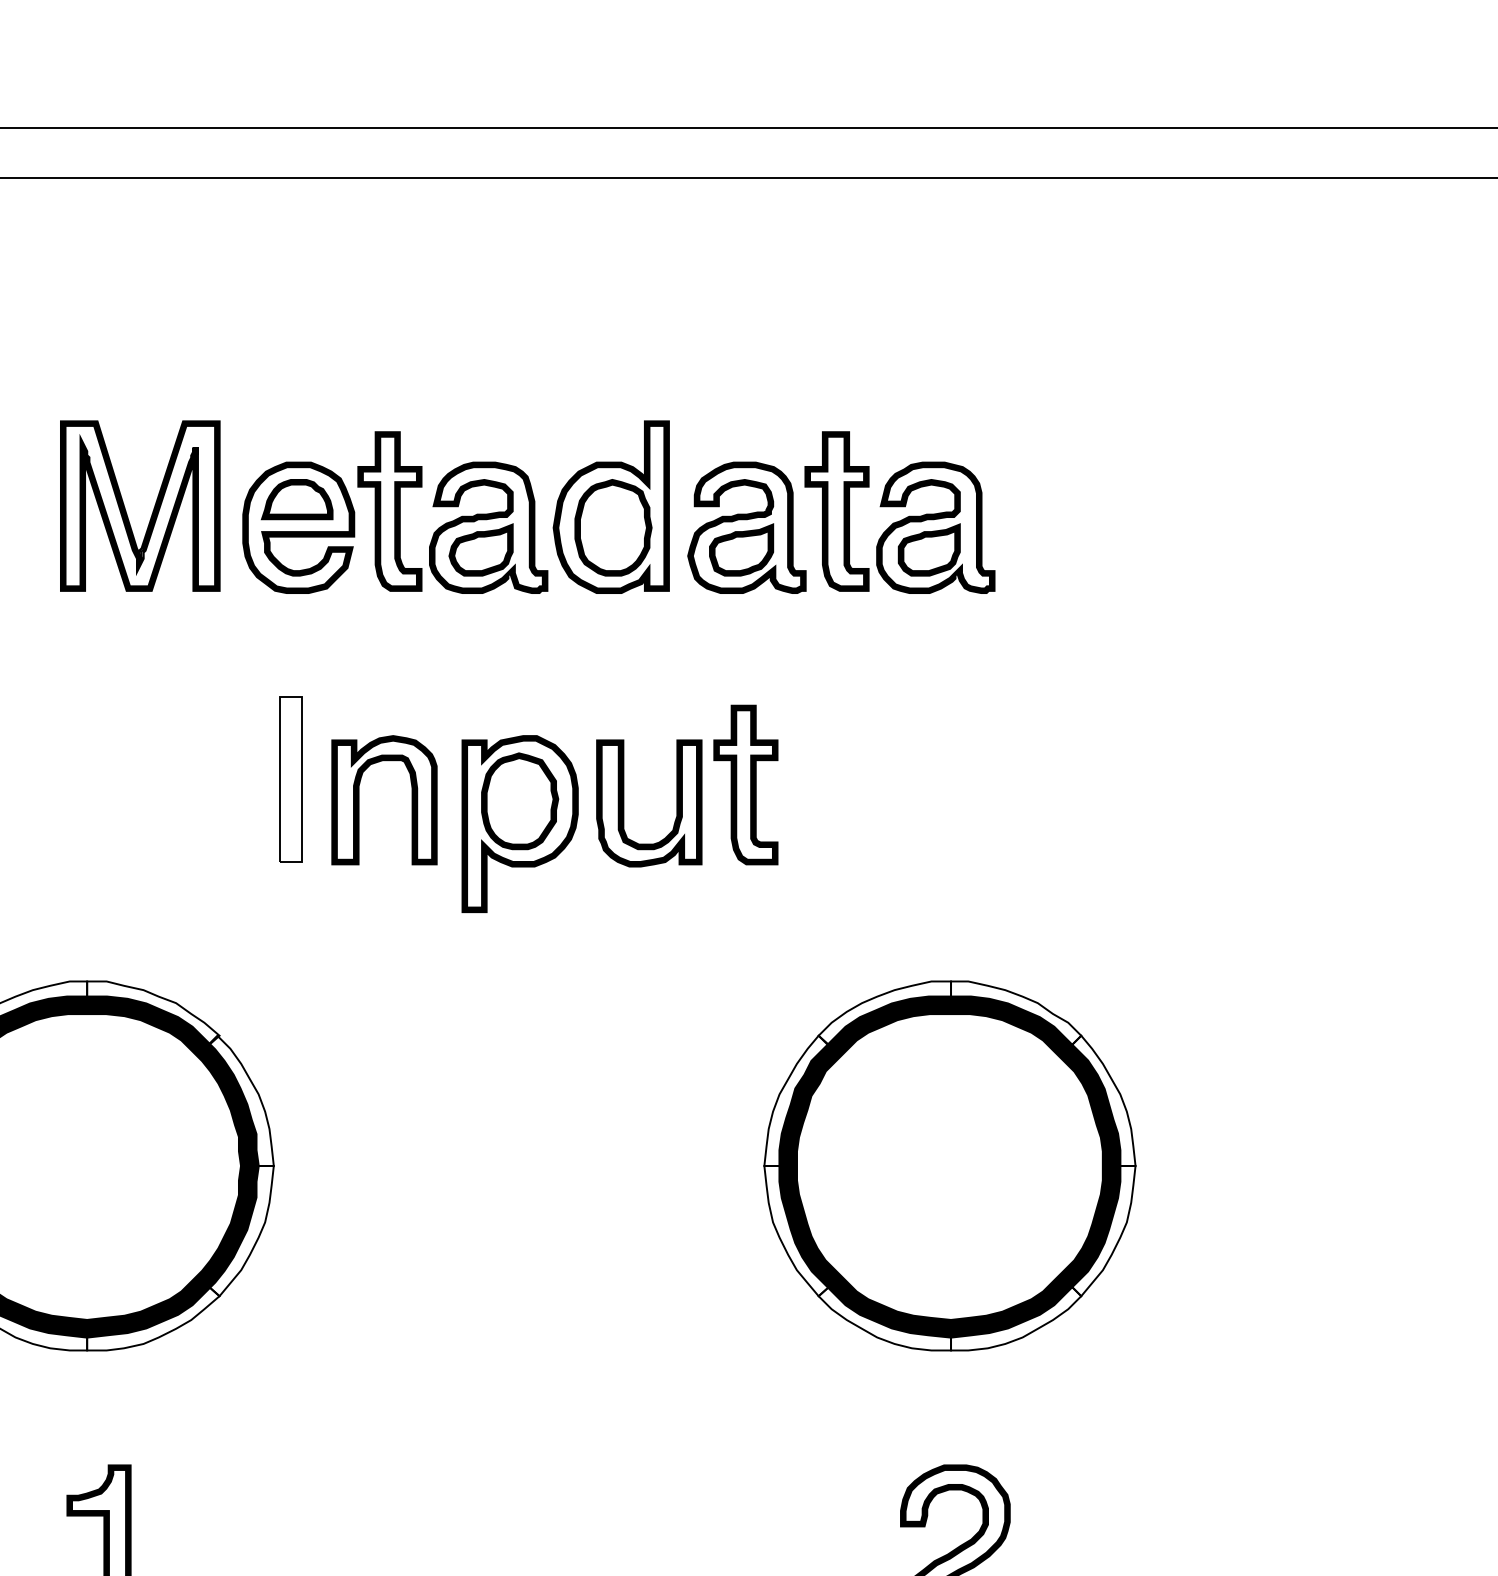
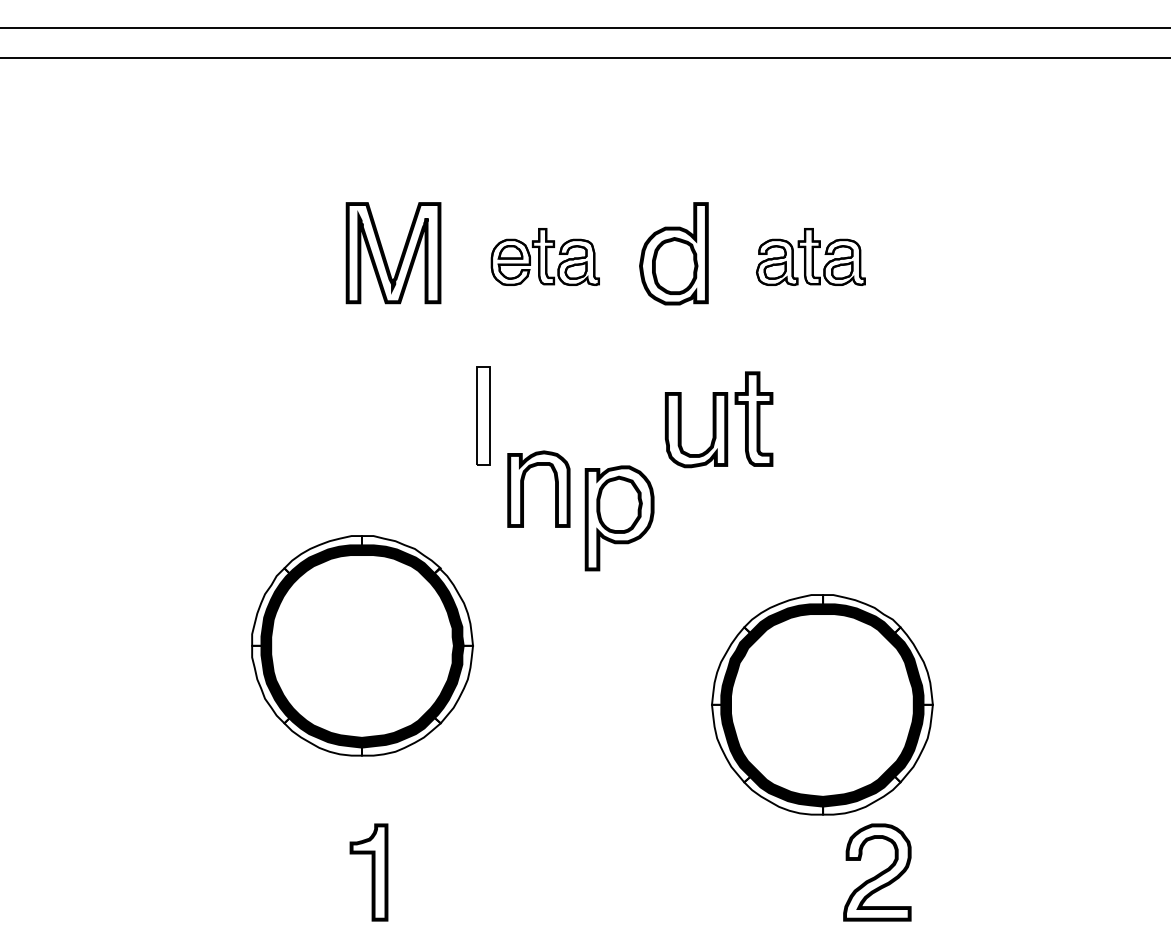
part: (395, 511) -> (545, 256), size x0.6
part: (840, 511) -> (810, 256), size x0.6
part: (358, 799) -> (523, 488), moved
part: (519, 824) -> (619, 518), moved
part: (950, 1165) -> (822, 704), moved

